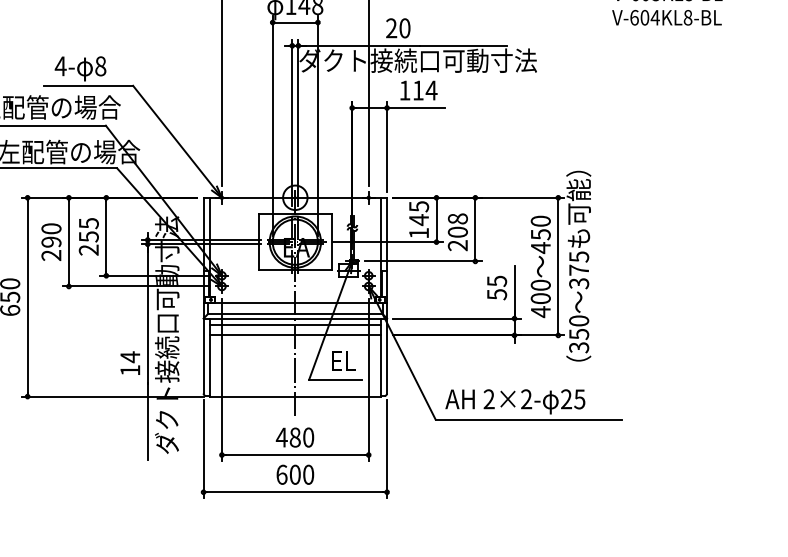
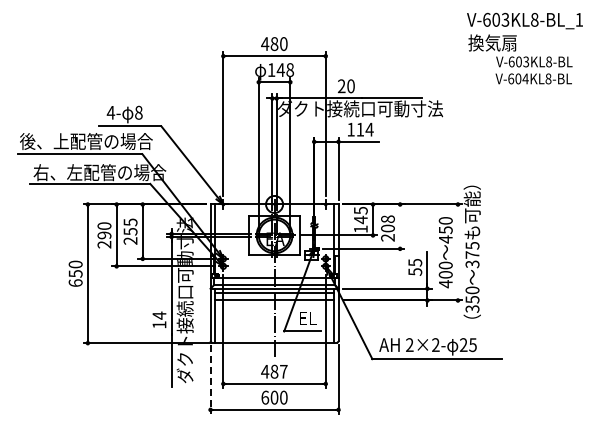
line: (475, 229) -> (400, 226), removed
line: (557, 266) -> (457, 252), removed
text: (308, 437) -> (283, 371), 480 -> 487
line: (203, 450) -> (210, 380), solid -> dashed

